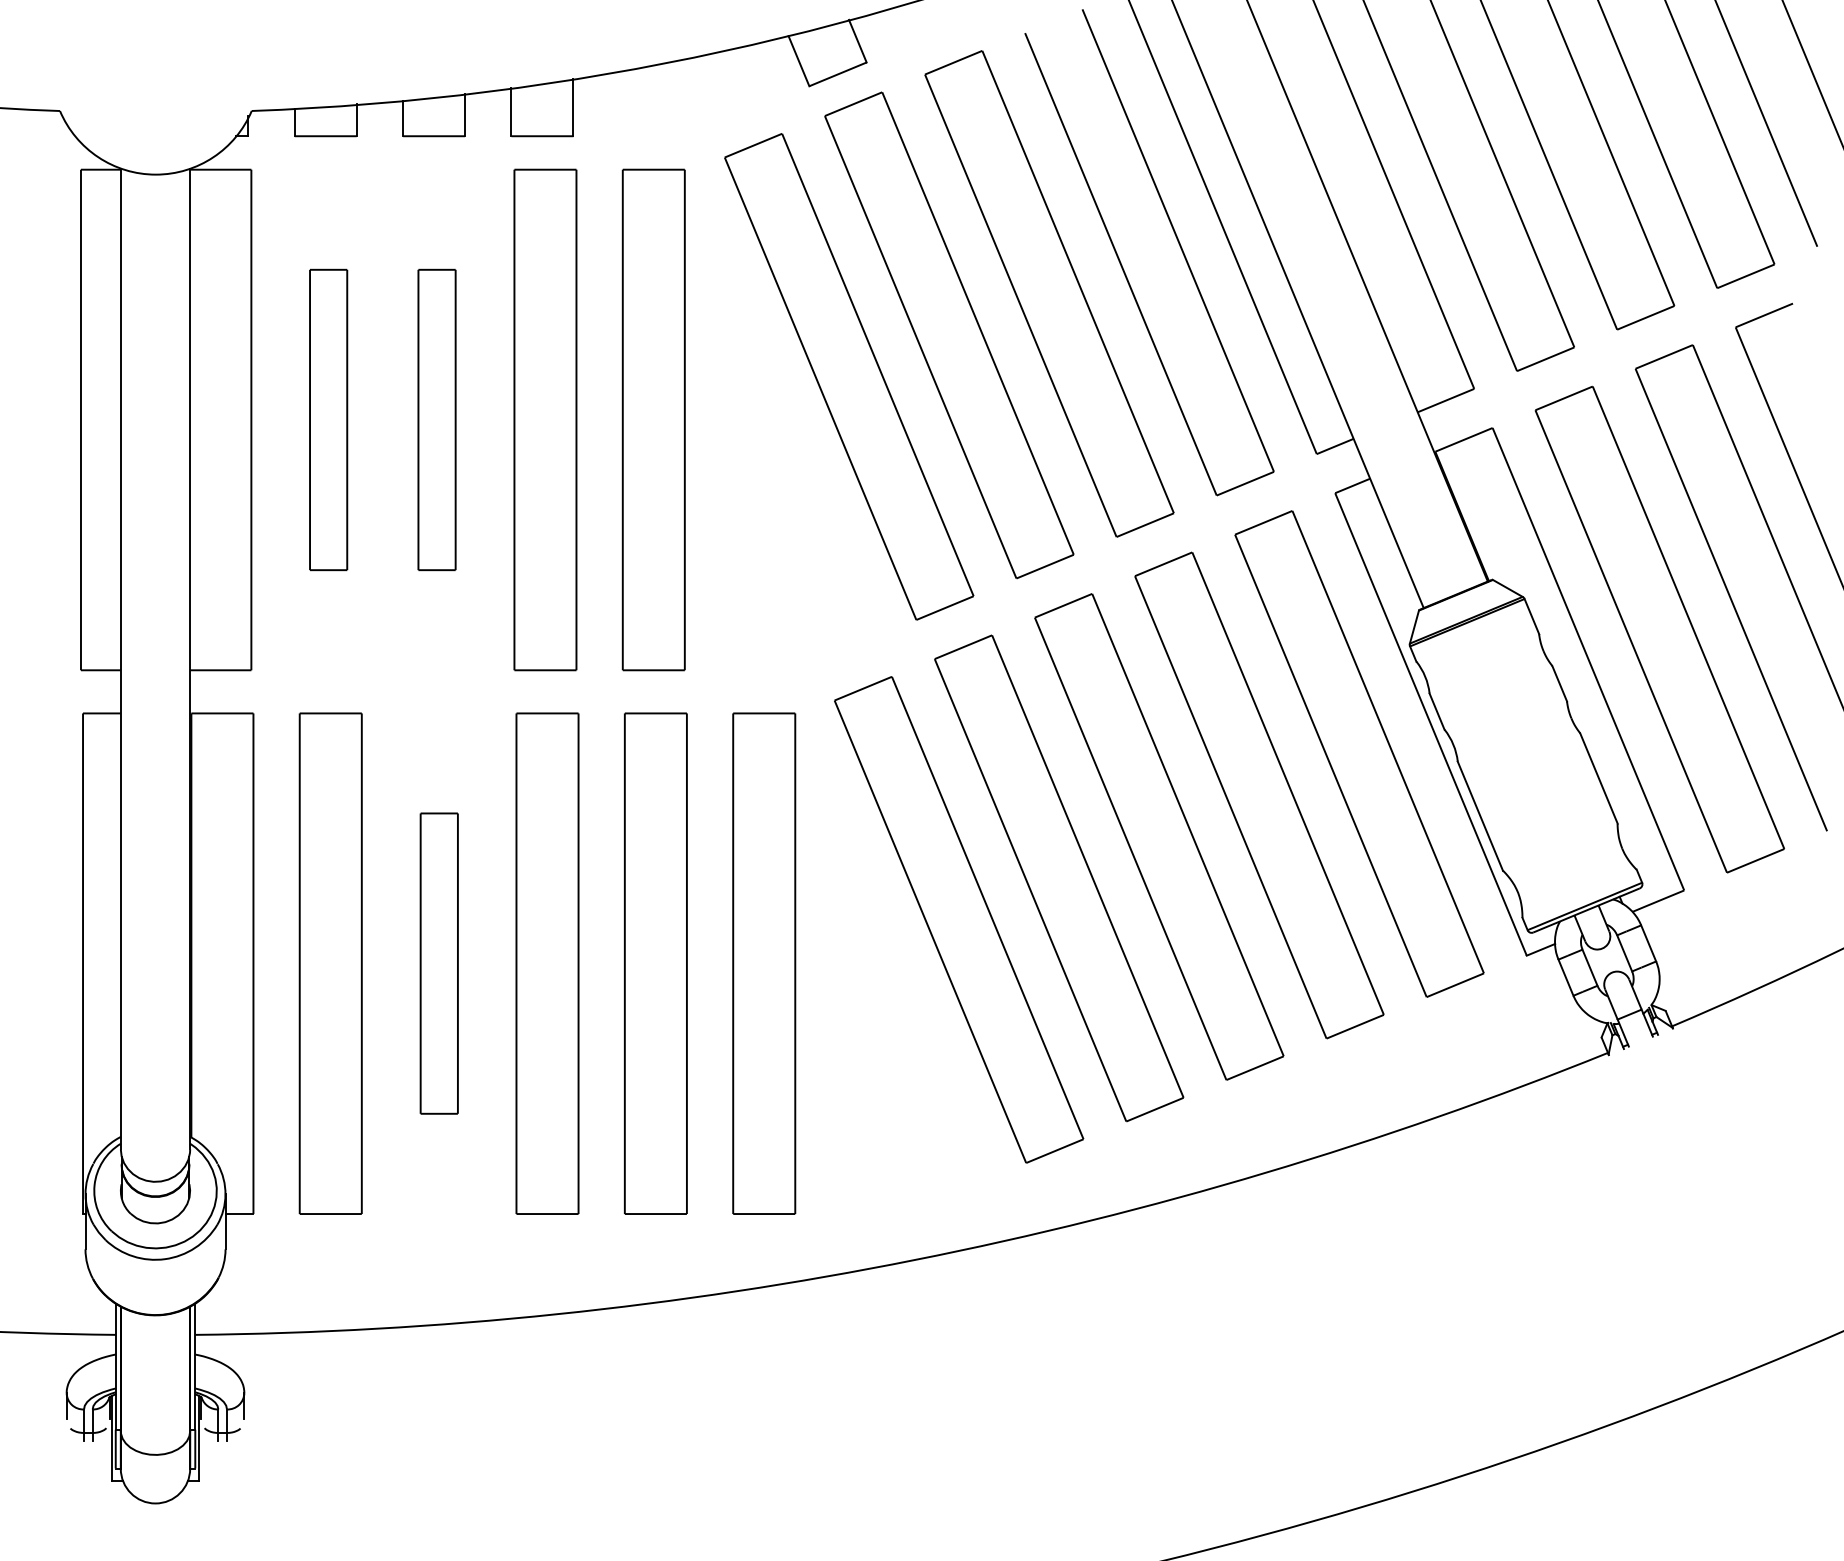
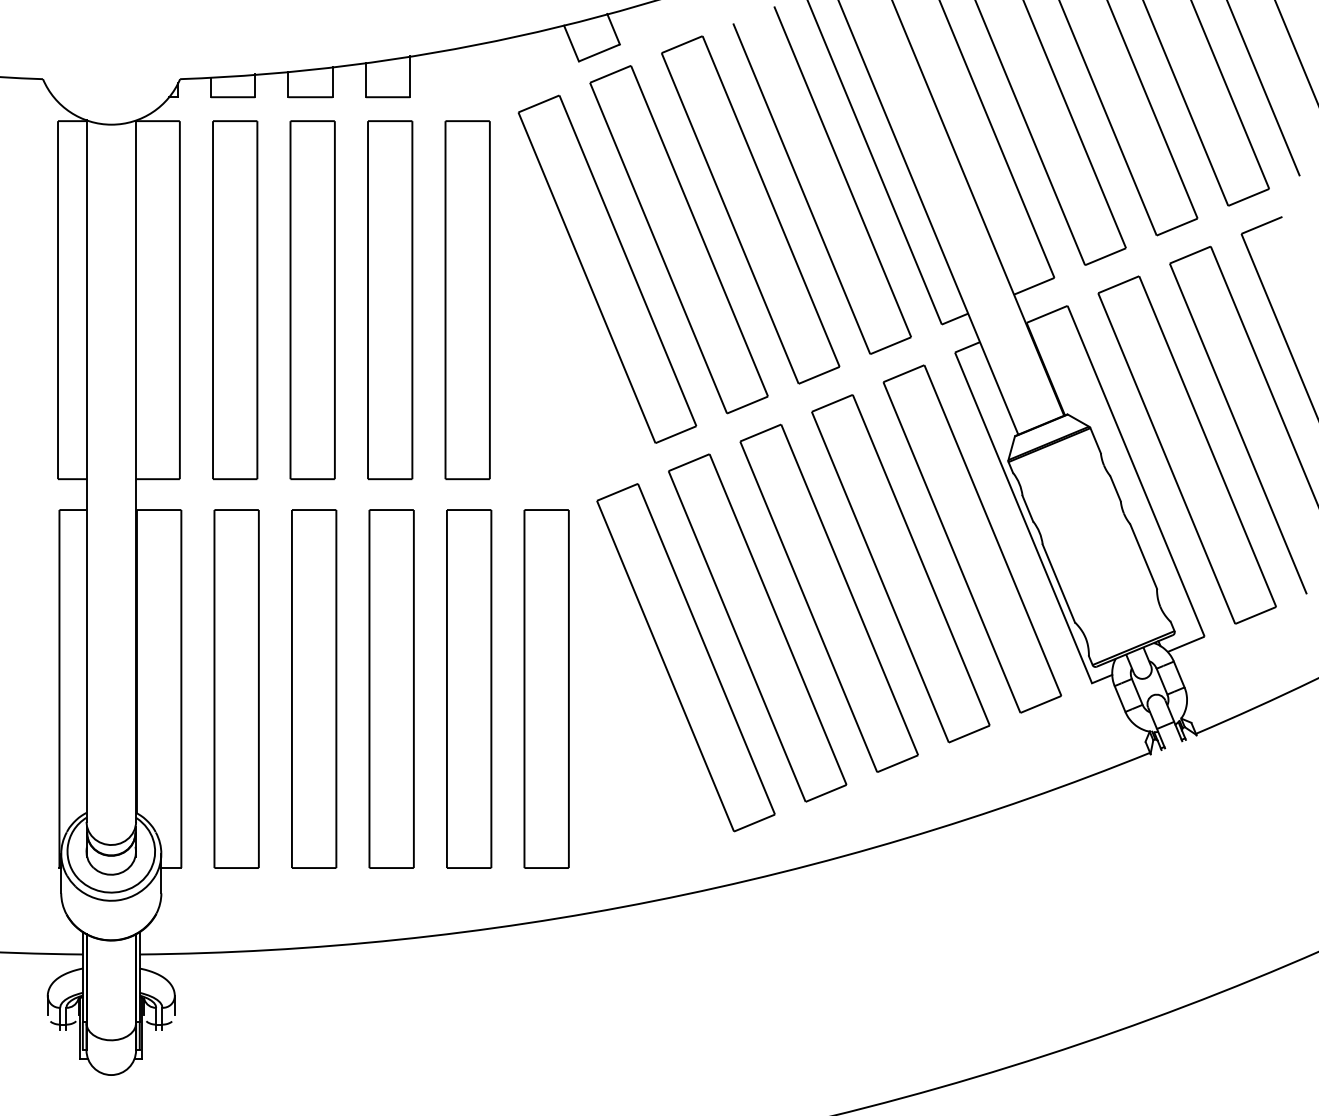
part: (328, 419) -> (235, 299), size x1.67
part: (436, 419) -> (312, 299), size x1.67
part: (439, 963) -> (314, 688), size x1.67

